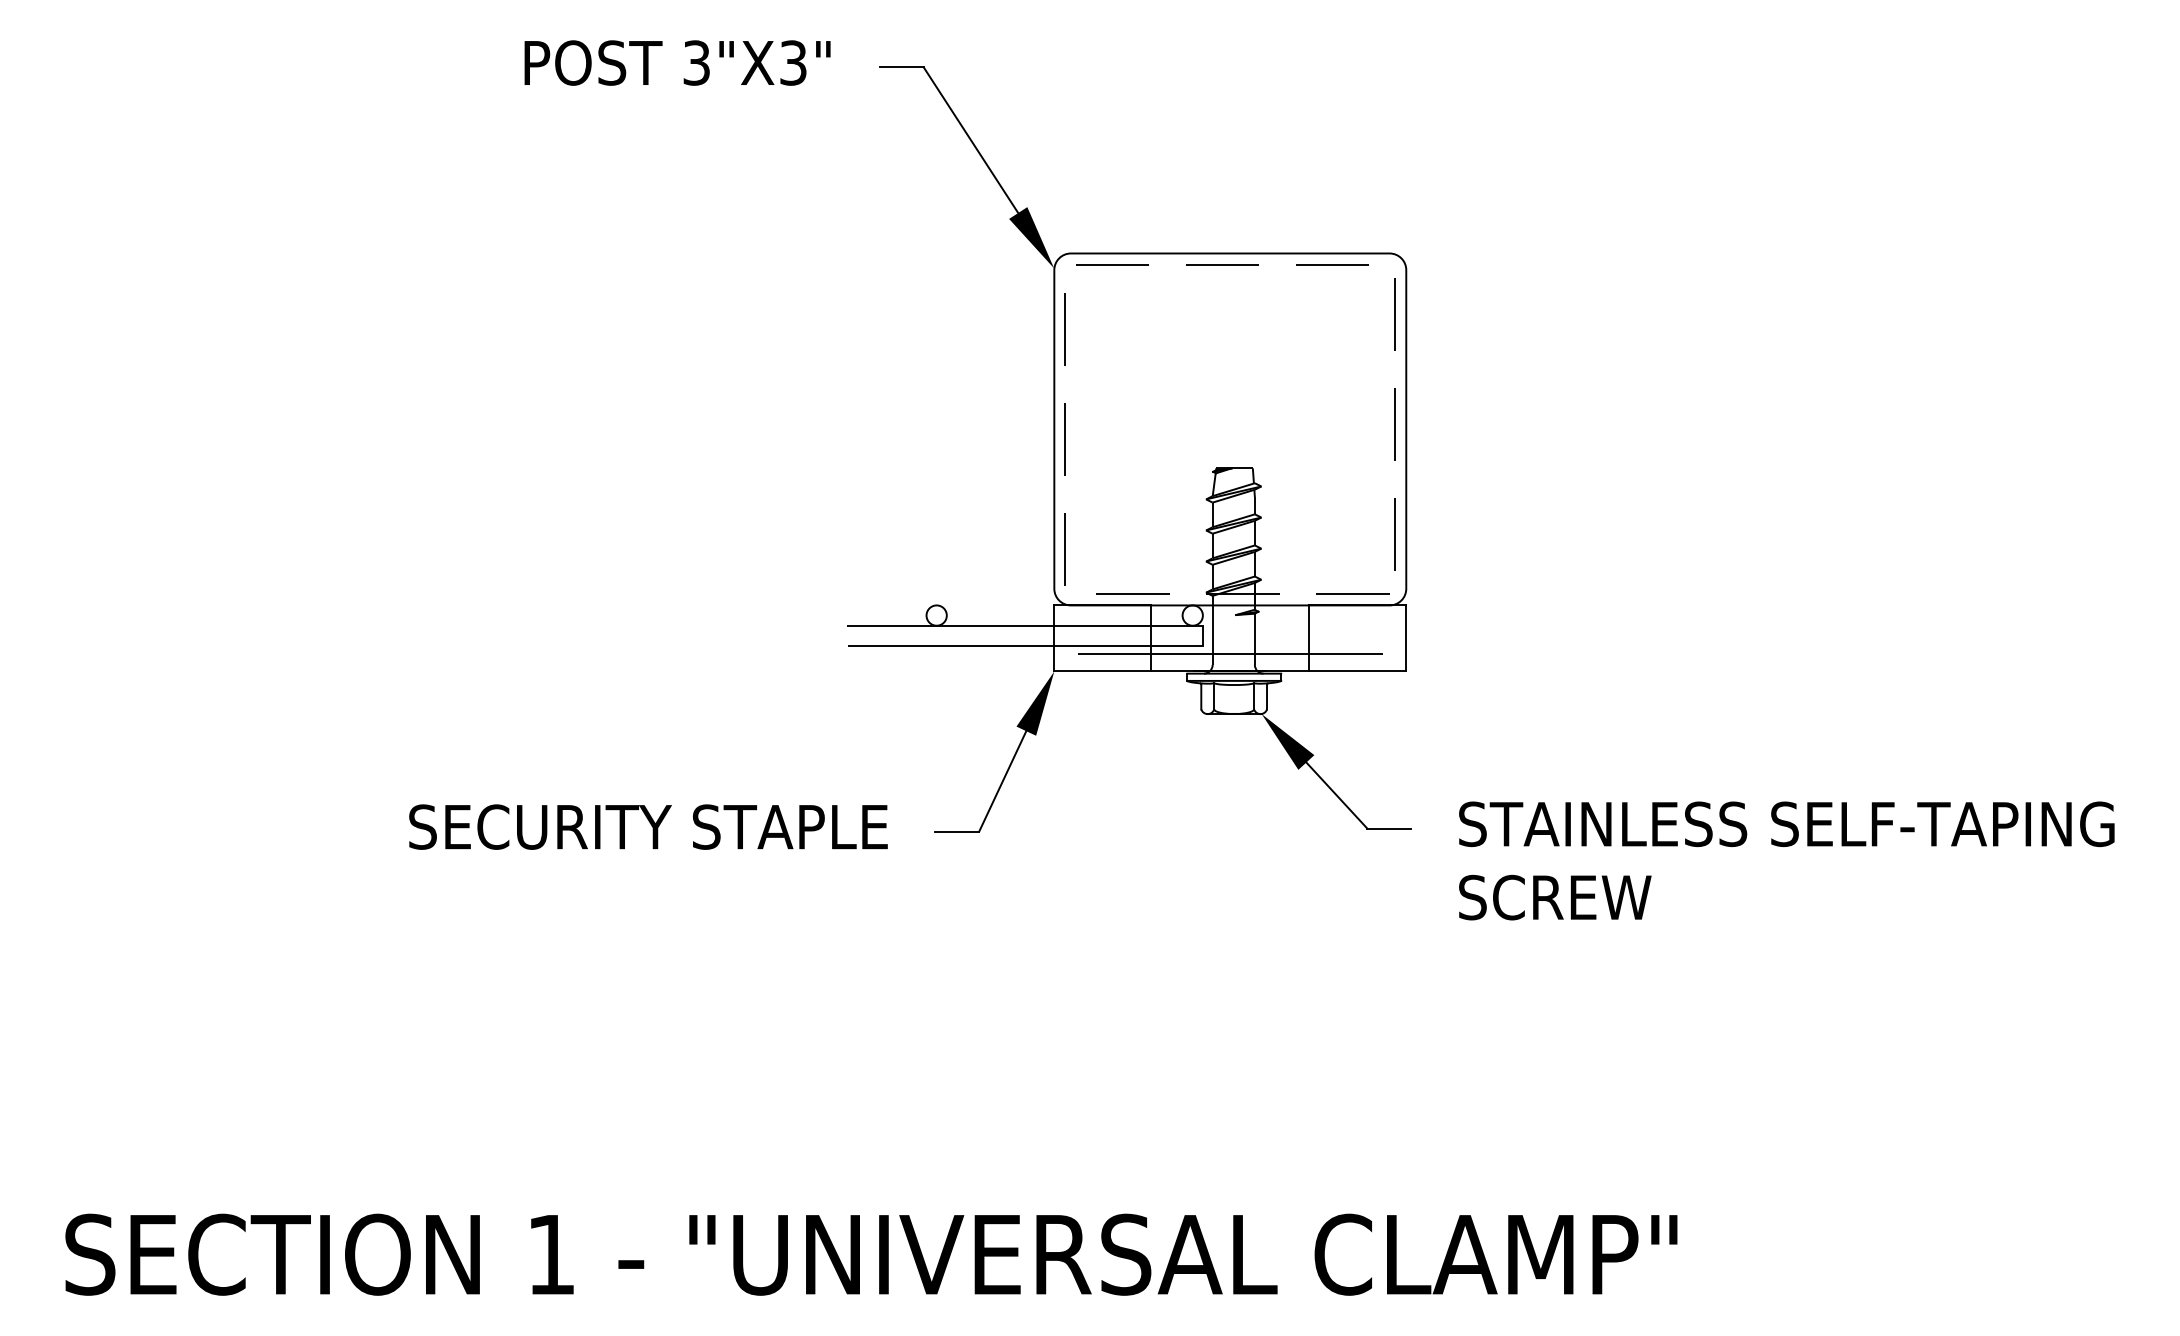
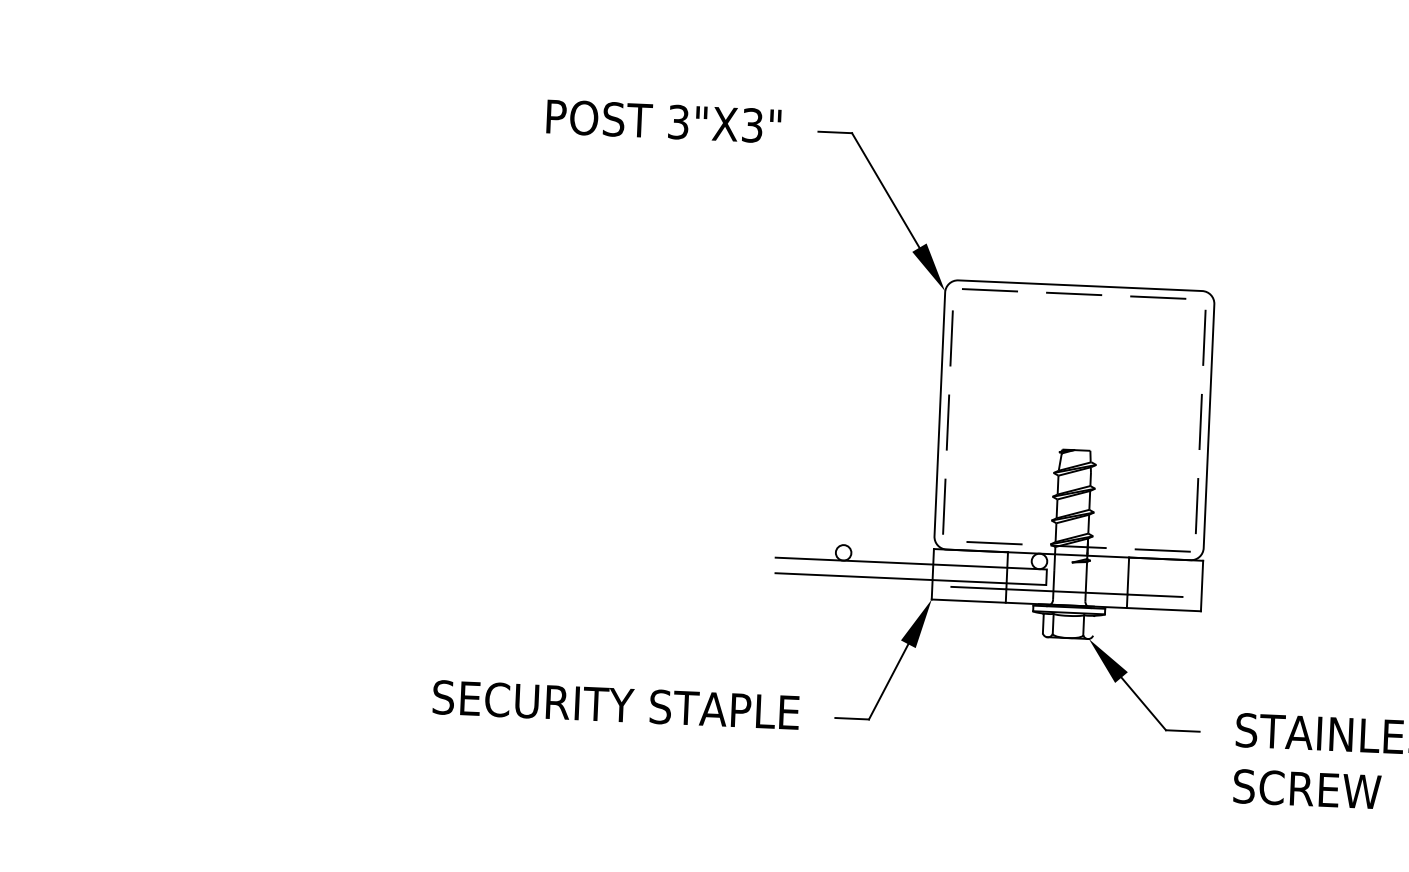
line: (1267, 696) -> (1093, 625), removed

